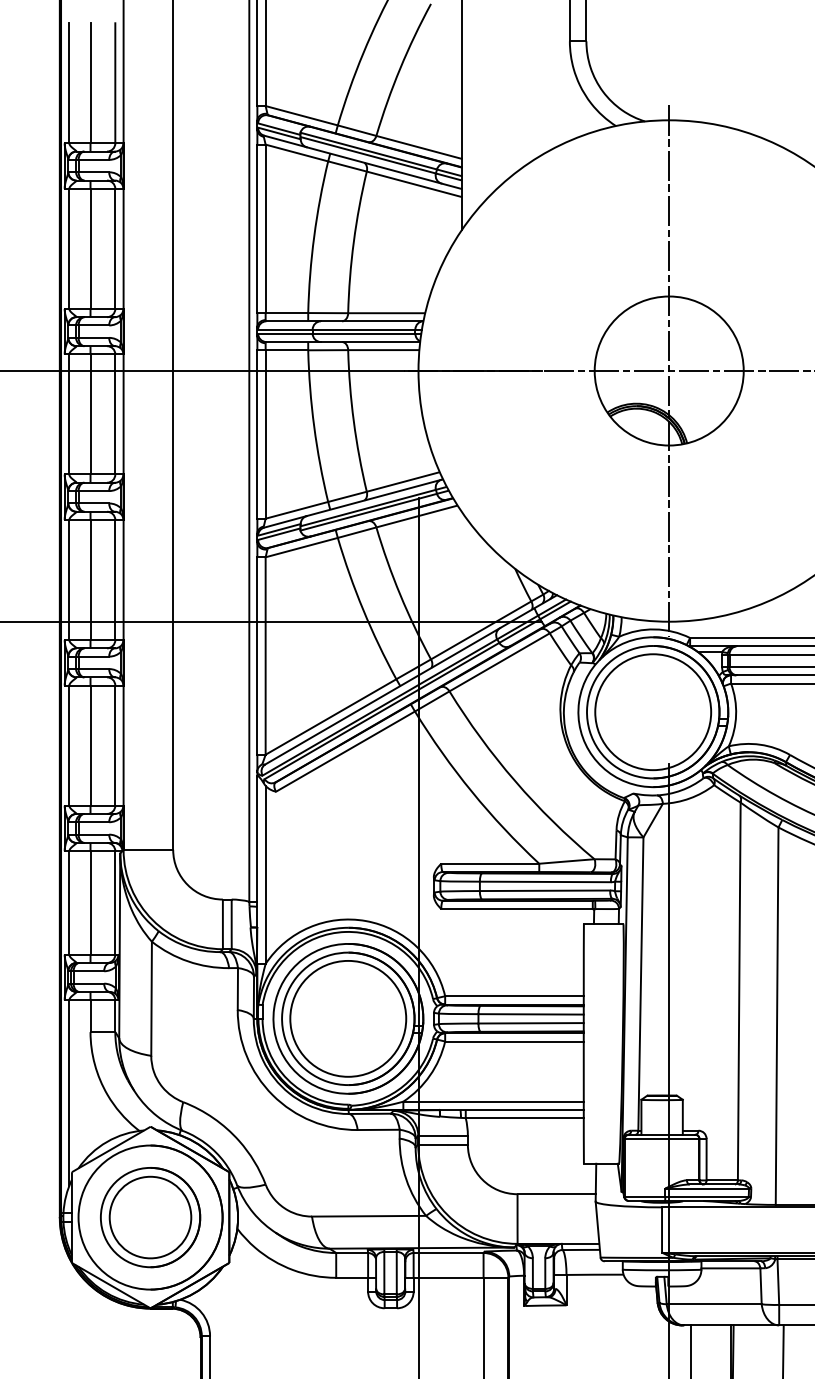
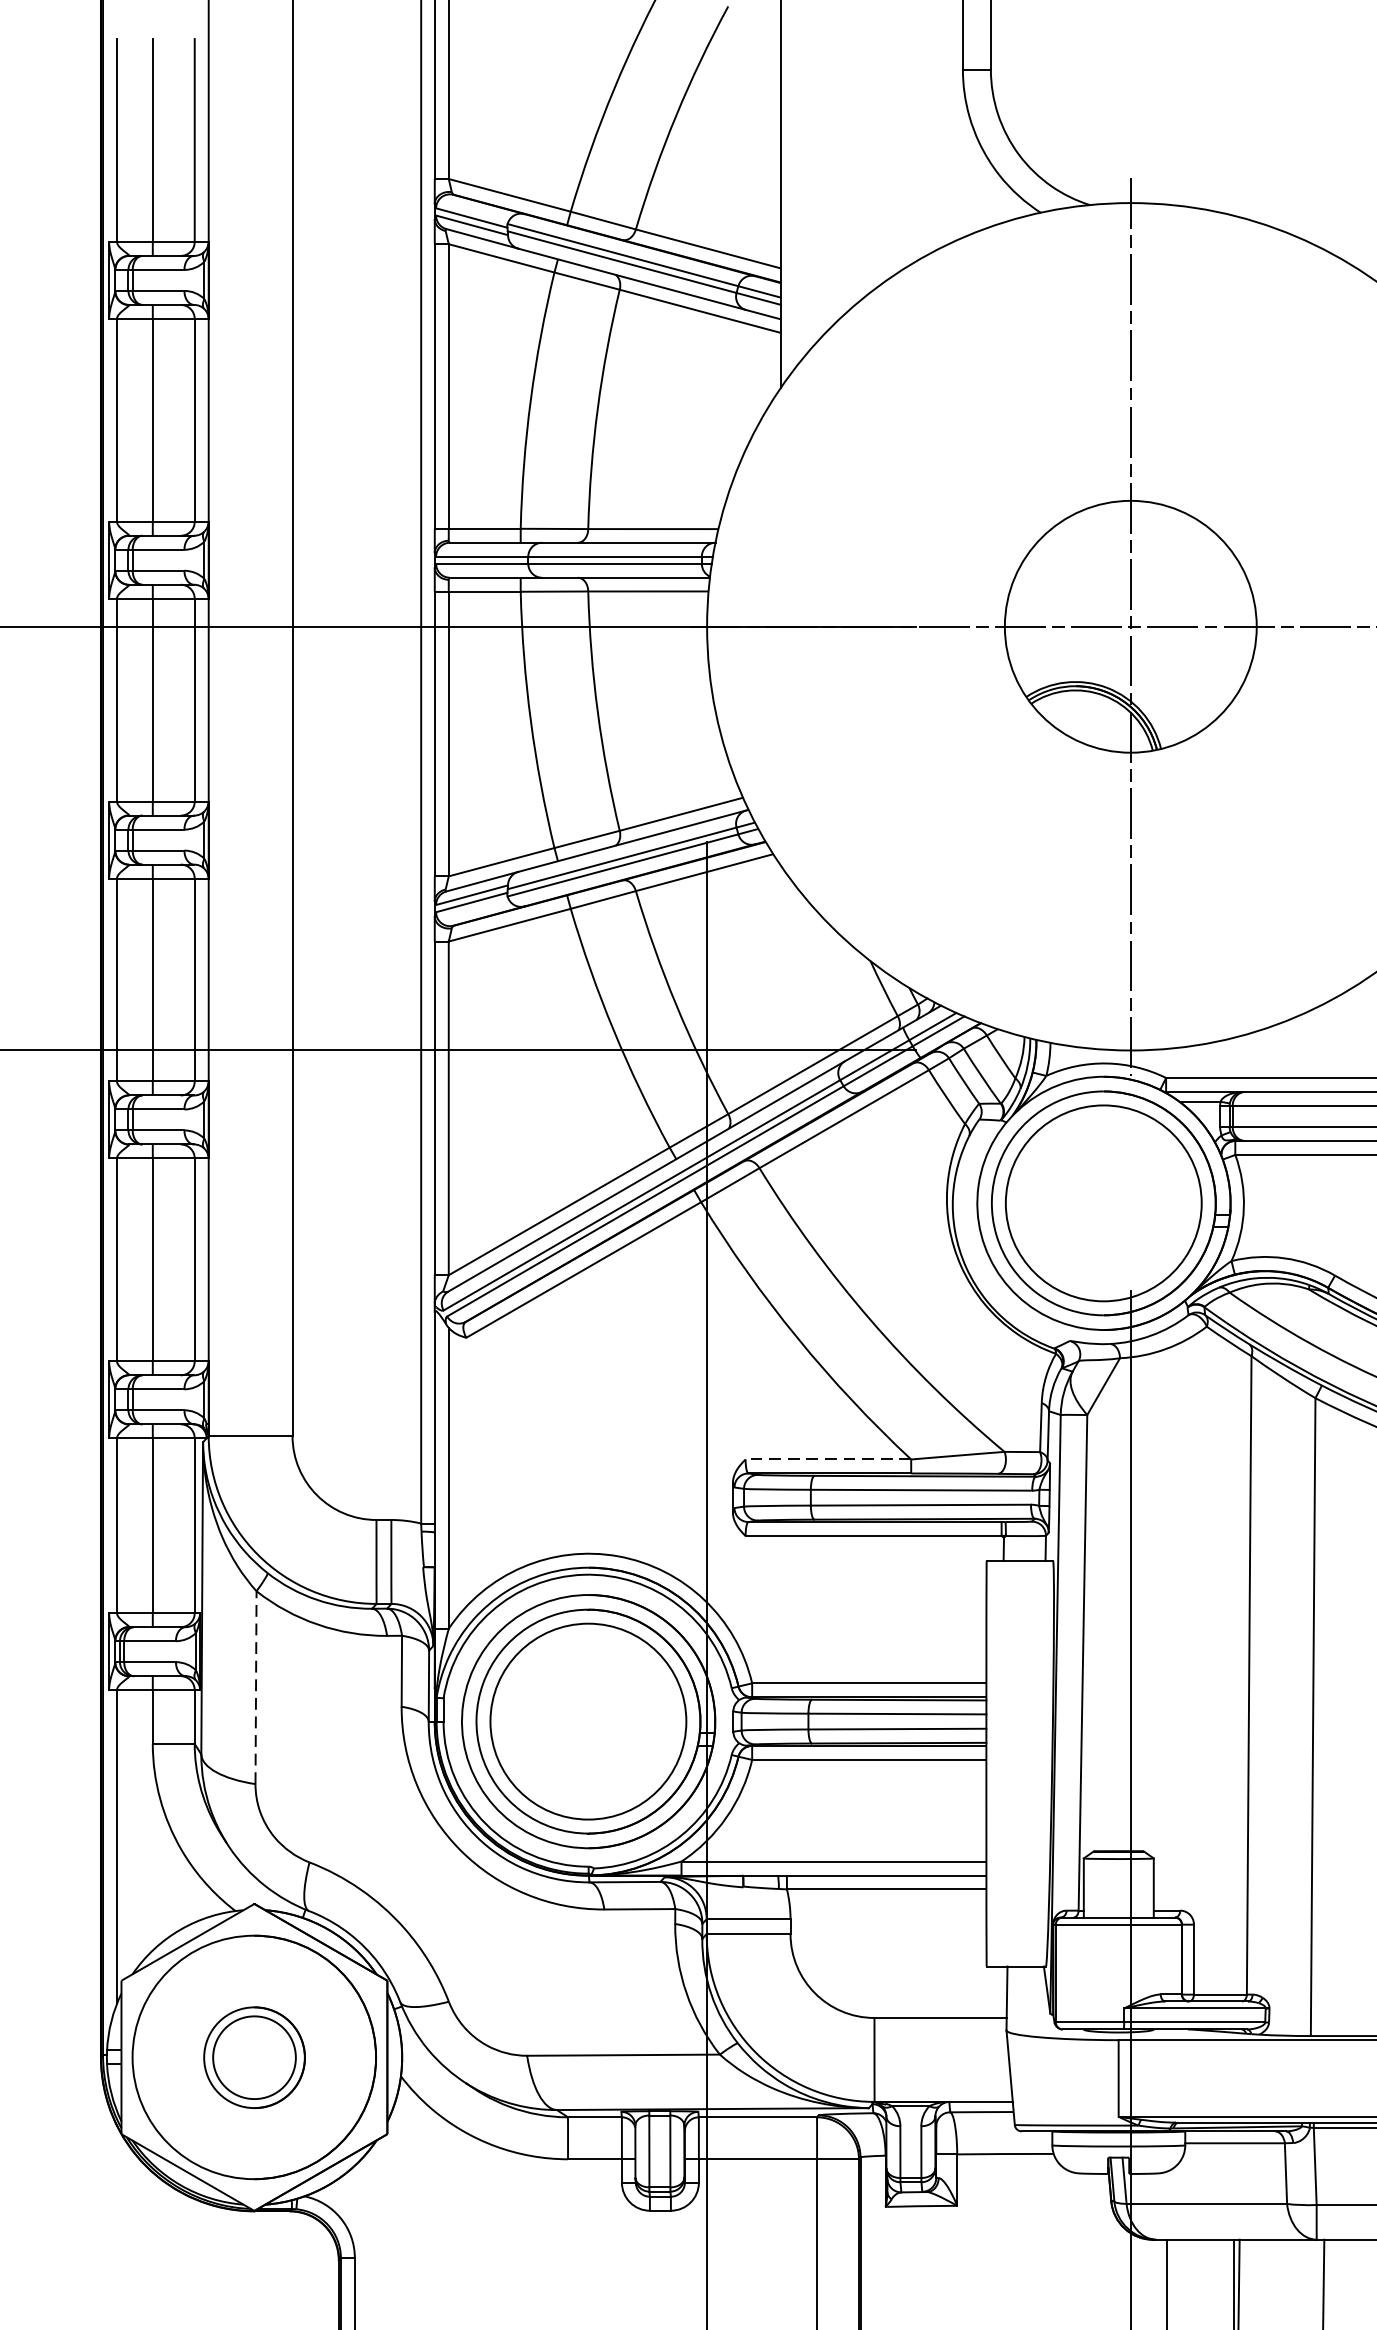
line: (490, 863) -> (828, 1459), solid -> dashed
line: (151, 998) -> (255, 1687), solid -> dashed
part: (150, 1217) -> (254, 2057), size x0.6

